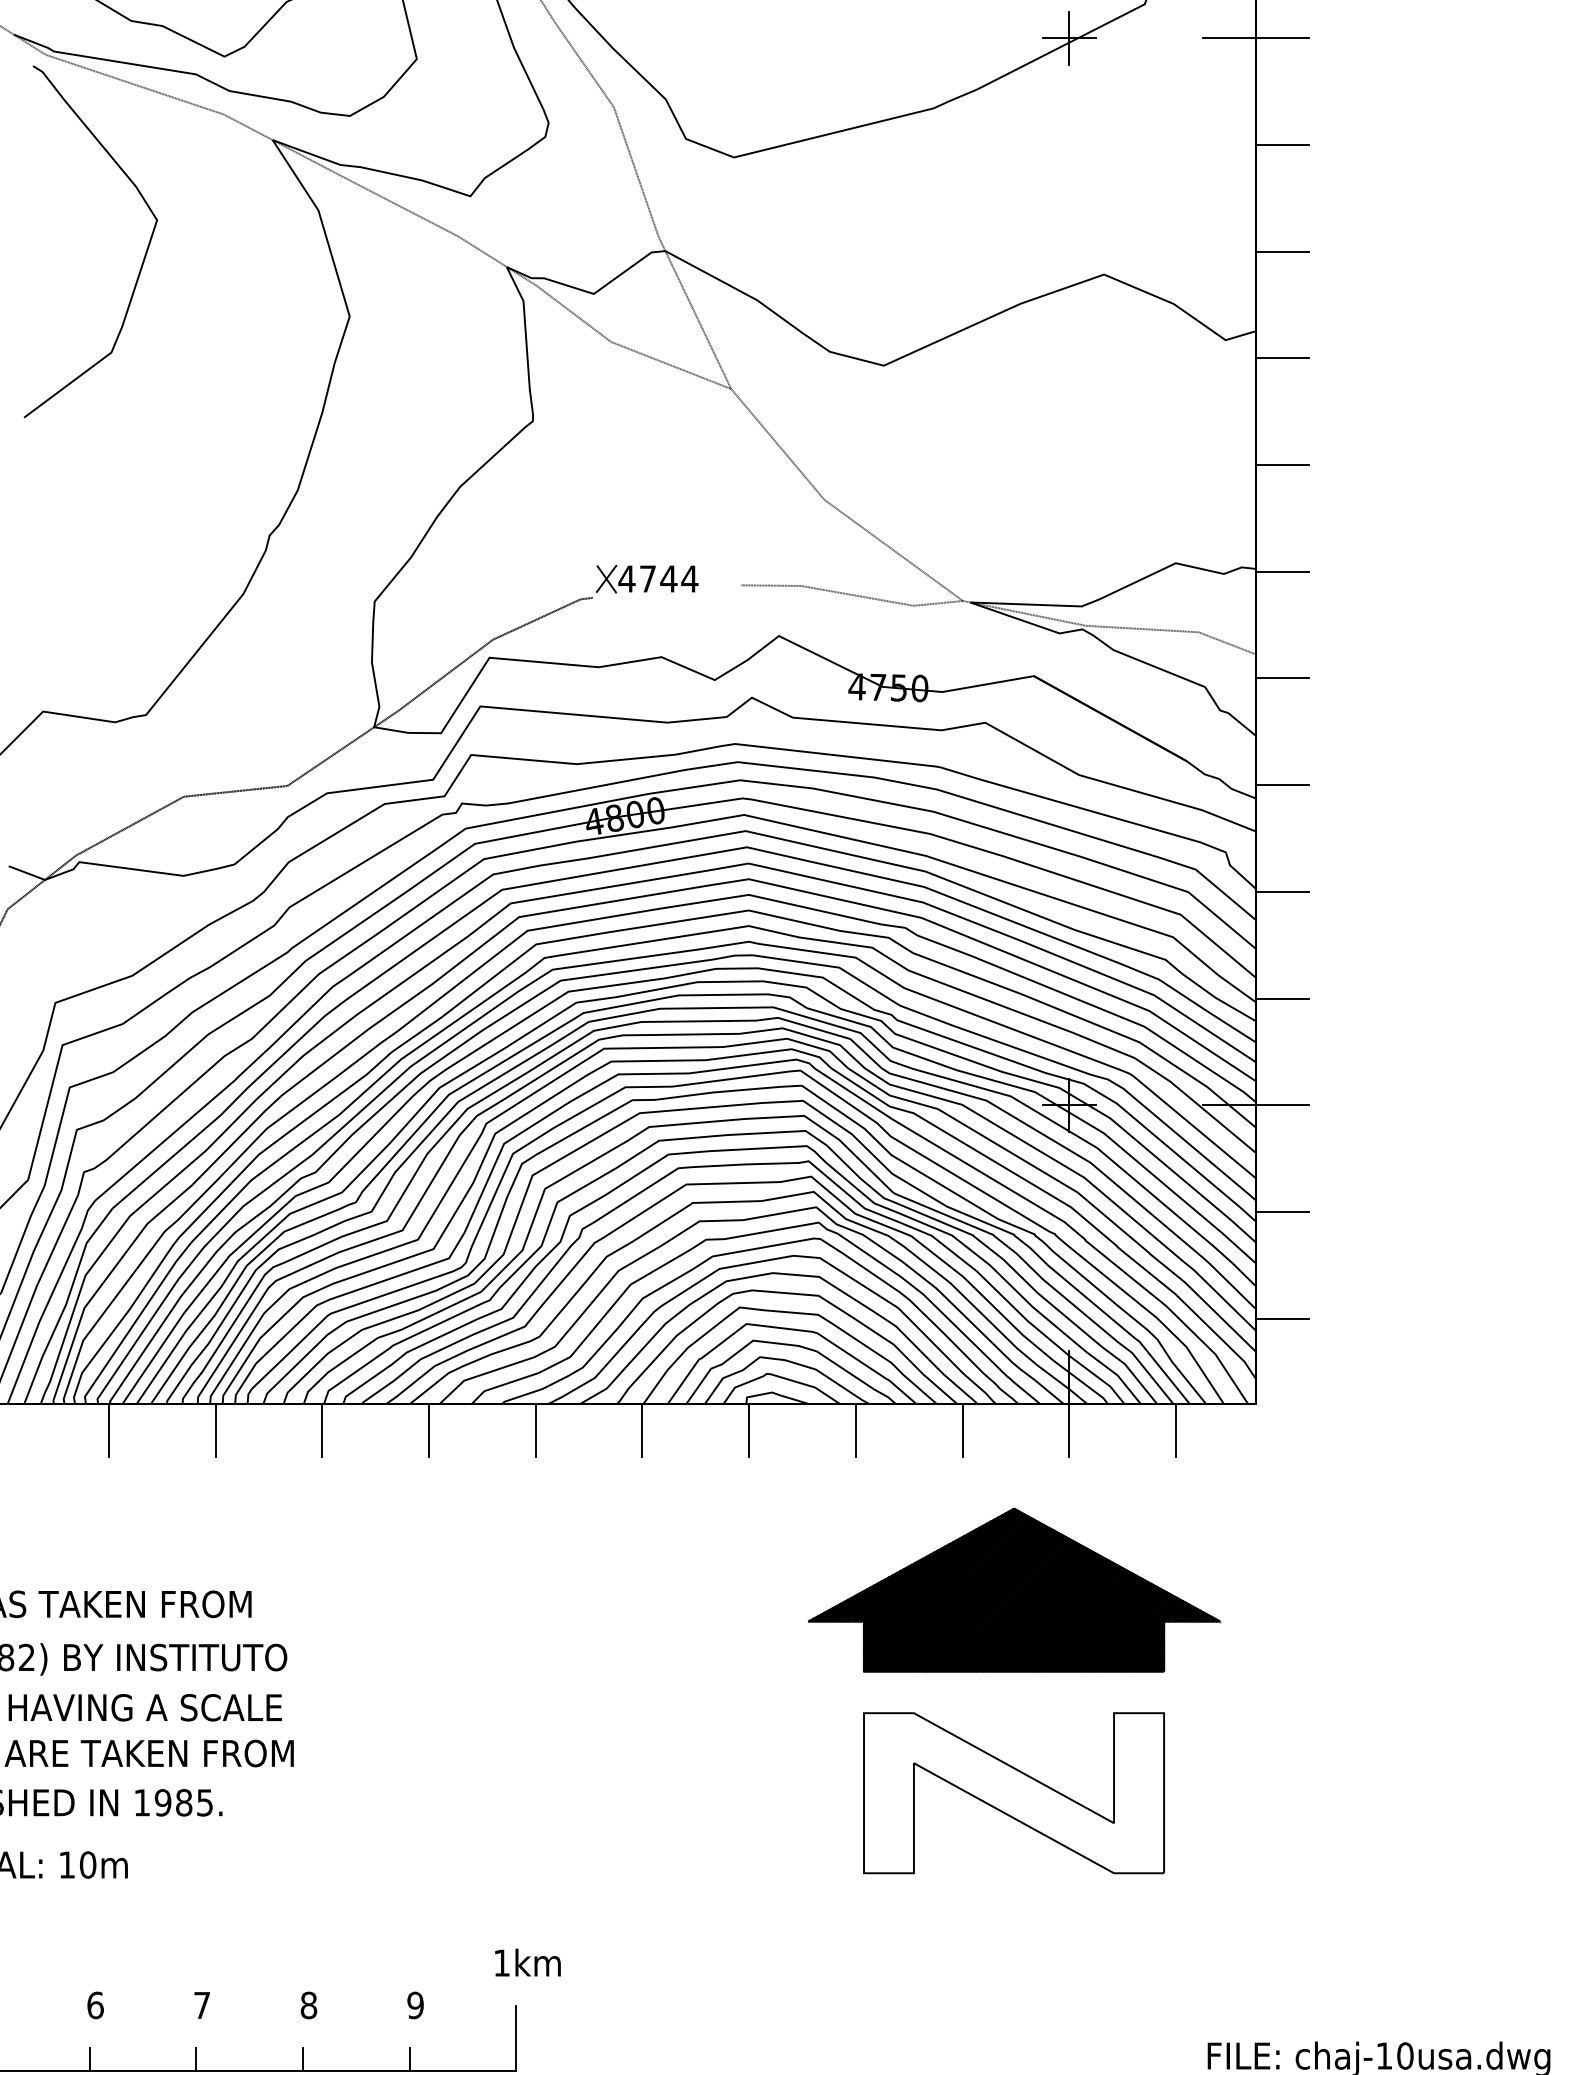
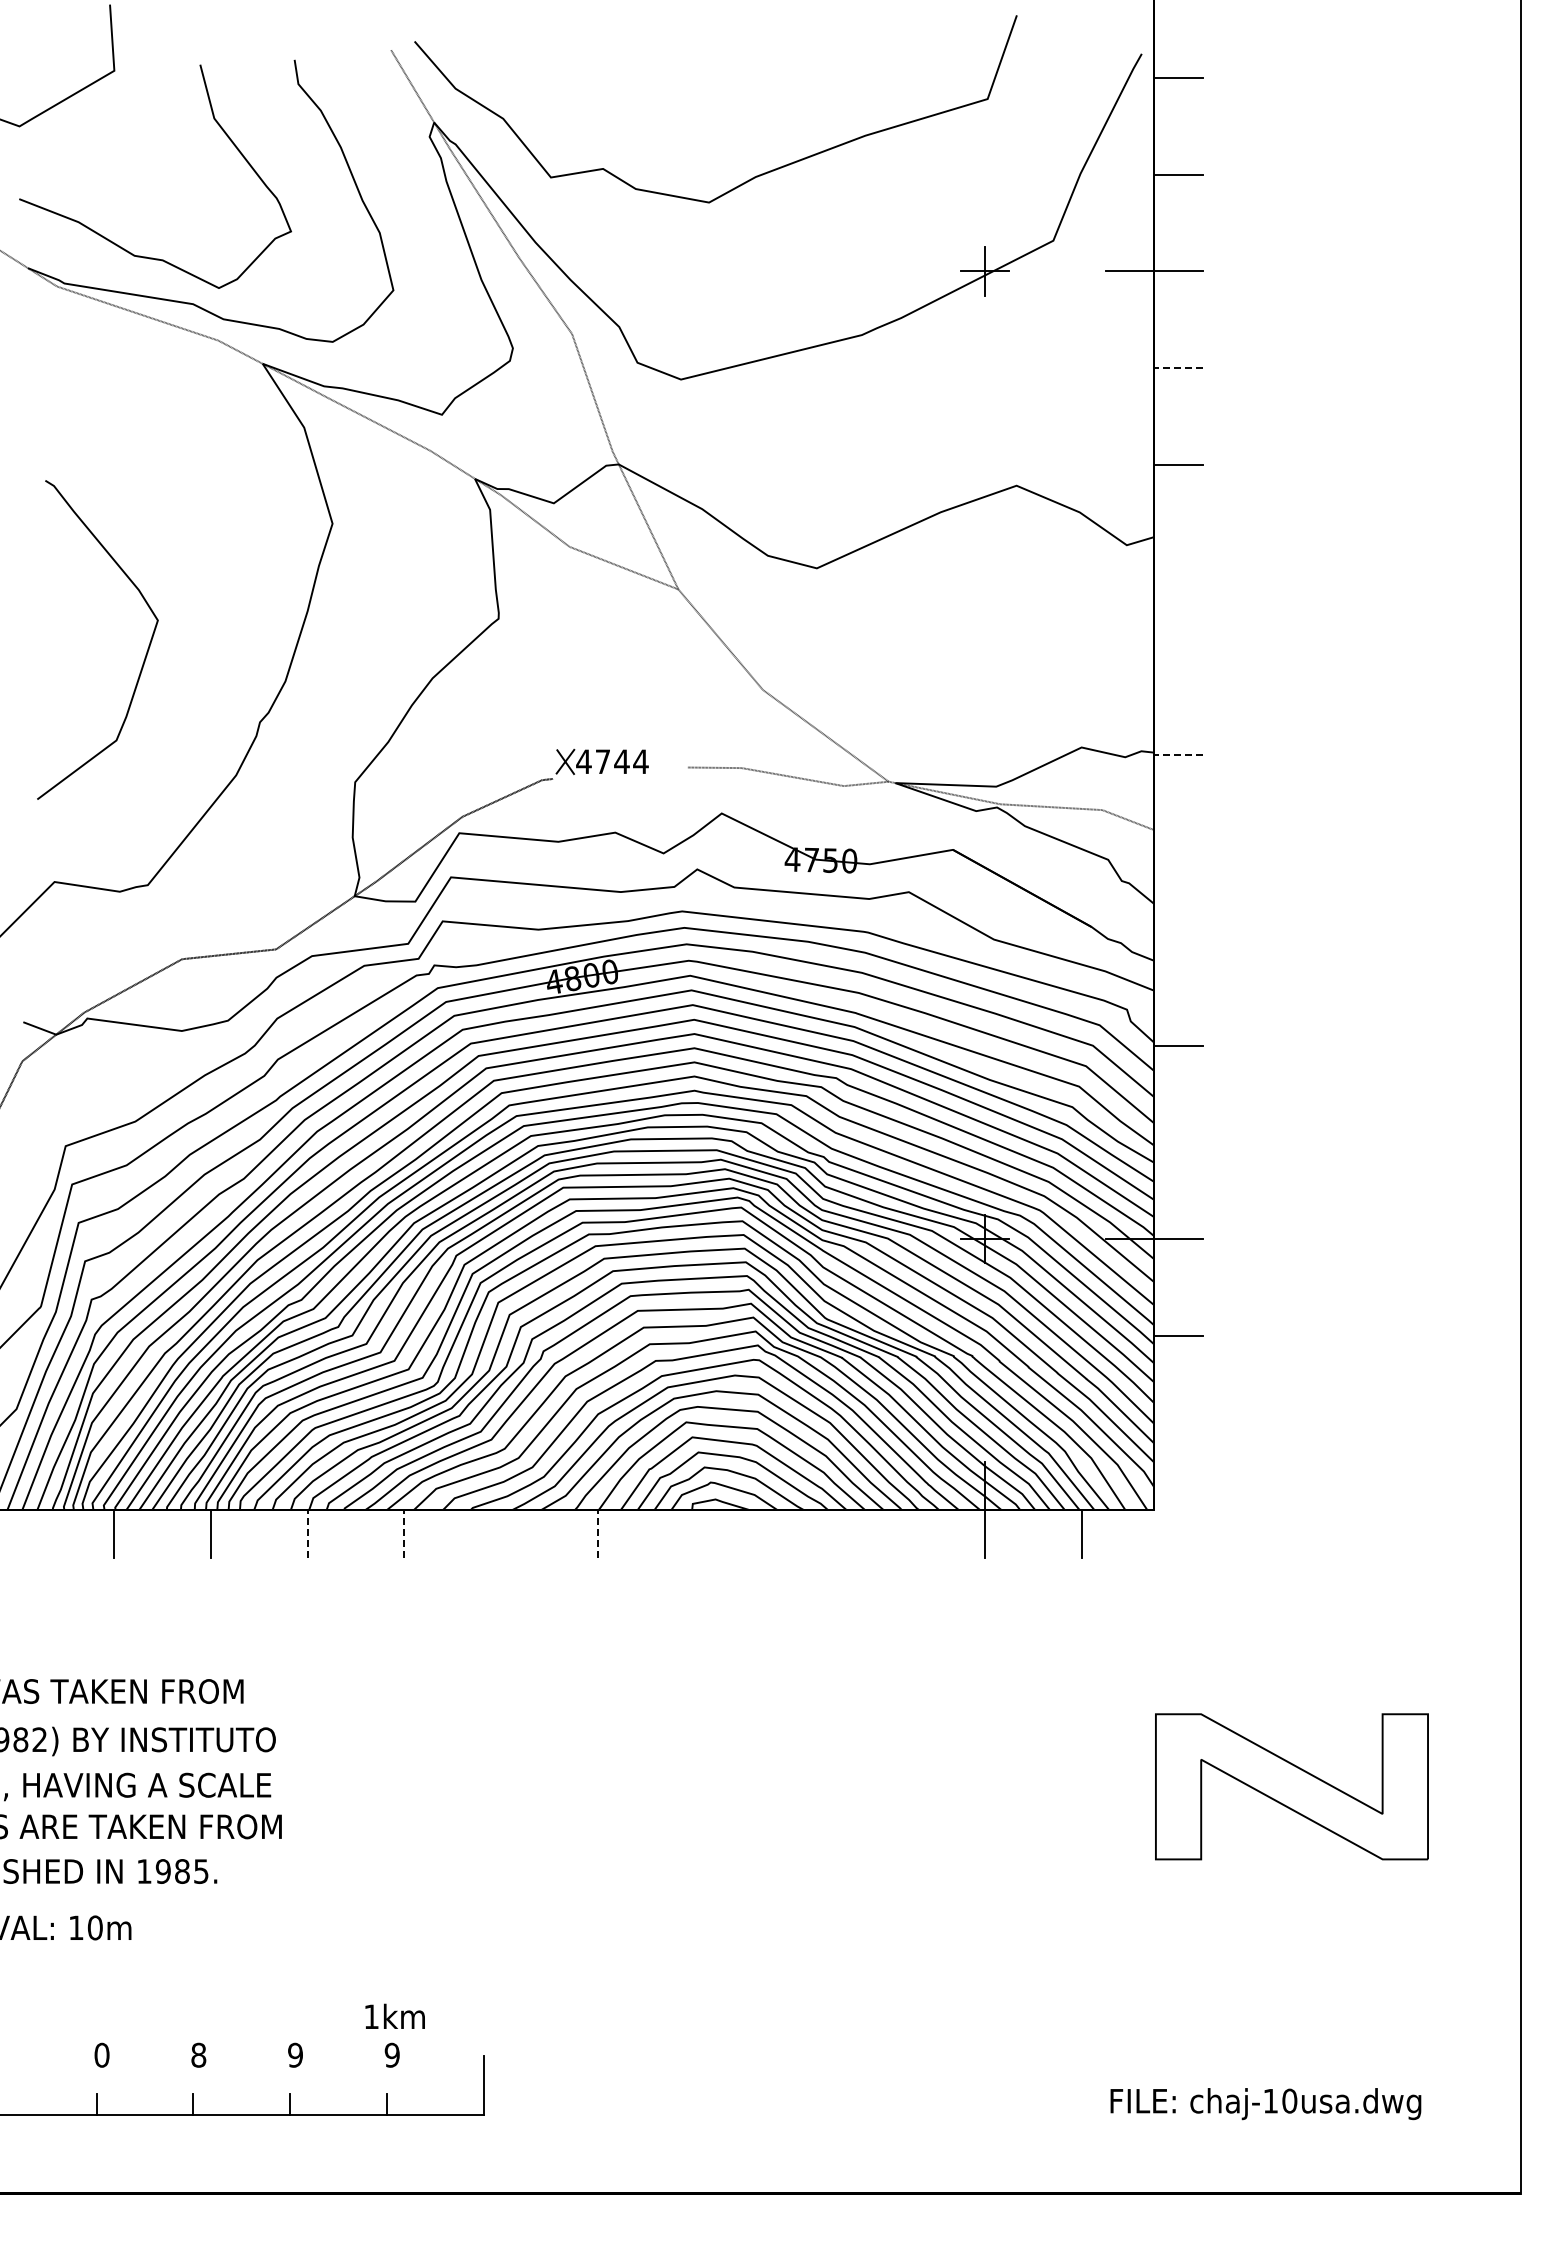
line: (1281, 145) -> (1177, 368), solid -> dashed
curve: (143, 257) -> (145, 654), moved
line: (1282, 358) -> (1178, 561), removed
line: (1282, 465) -> (1178, 658), removed
line: (1281, 572) -> (1177, 755), solid -> dashed
line: (1282, 679) -> (1178, 852), removed
line: (1282, 784) -> (1178, 948), removed
line: (1282, 998) -> (1178, 1142), removed
line: (1282, 1318) -> (1178, 1432), removed
line: (322, 1430) -> (307, 1533), solid -> dashed
line: (429, 1430) -> (404, 1533), solid -> dashed
line: (641, 1430) -> (597, 1533), solid -> dashed
line: (536, 1431) -> (501, 1534), removed
line: (748, 1431) -> (694, 1534), removed
line: (855, 1431) -> (791, 1534), removed
line: (962, 1431) -> (888, 1534), removed
part: (1014, 1589) -> (935, 1678), removed
part: (1013, 1792) -> (1291, 1786), moved
text: (527, 1961) -> (394, 2015), moved
text: (94, 2004) -> (101, 2054), 6 -> 0
text: (201, 2004) -> (198, 2054), 7 -> 8
text: (308, 2005) -> (295, 2055), 8 -> 9

